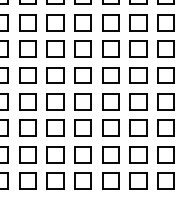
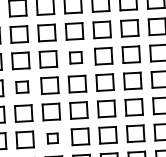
part: (82, 75) -> (75, 57), size x0.7
part: (27, 101) -> (21, 86), size x0.7
part: (55, 154) -> (52, 138), size x0.6

